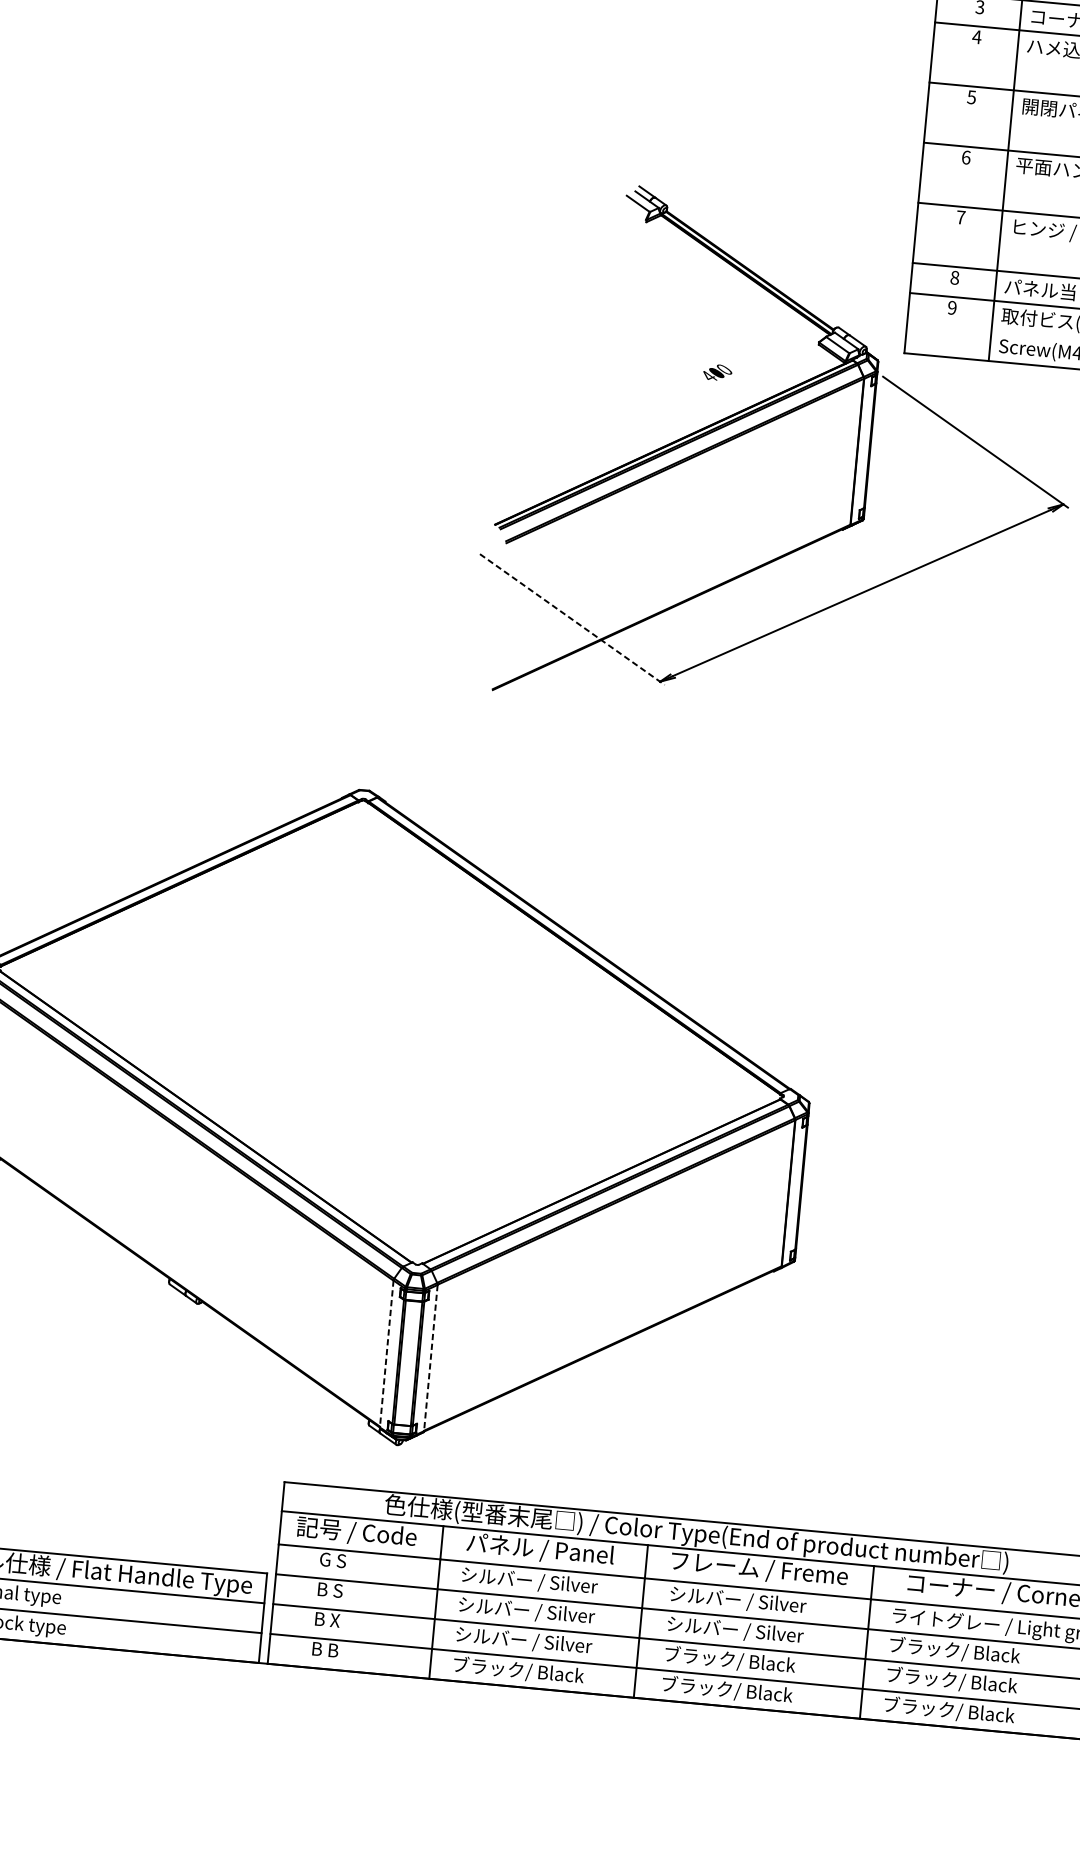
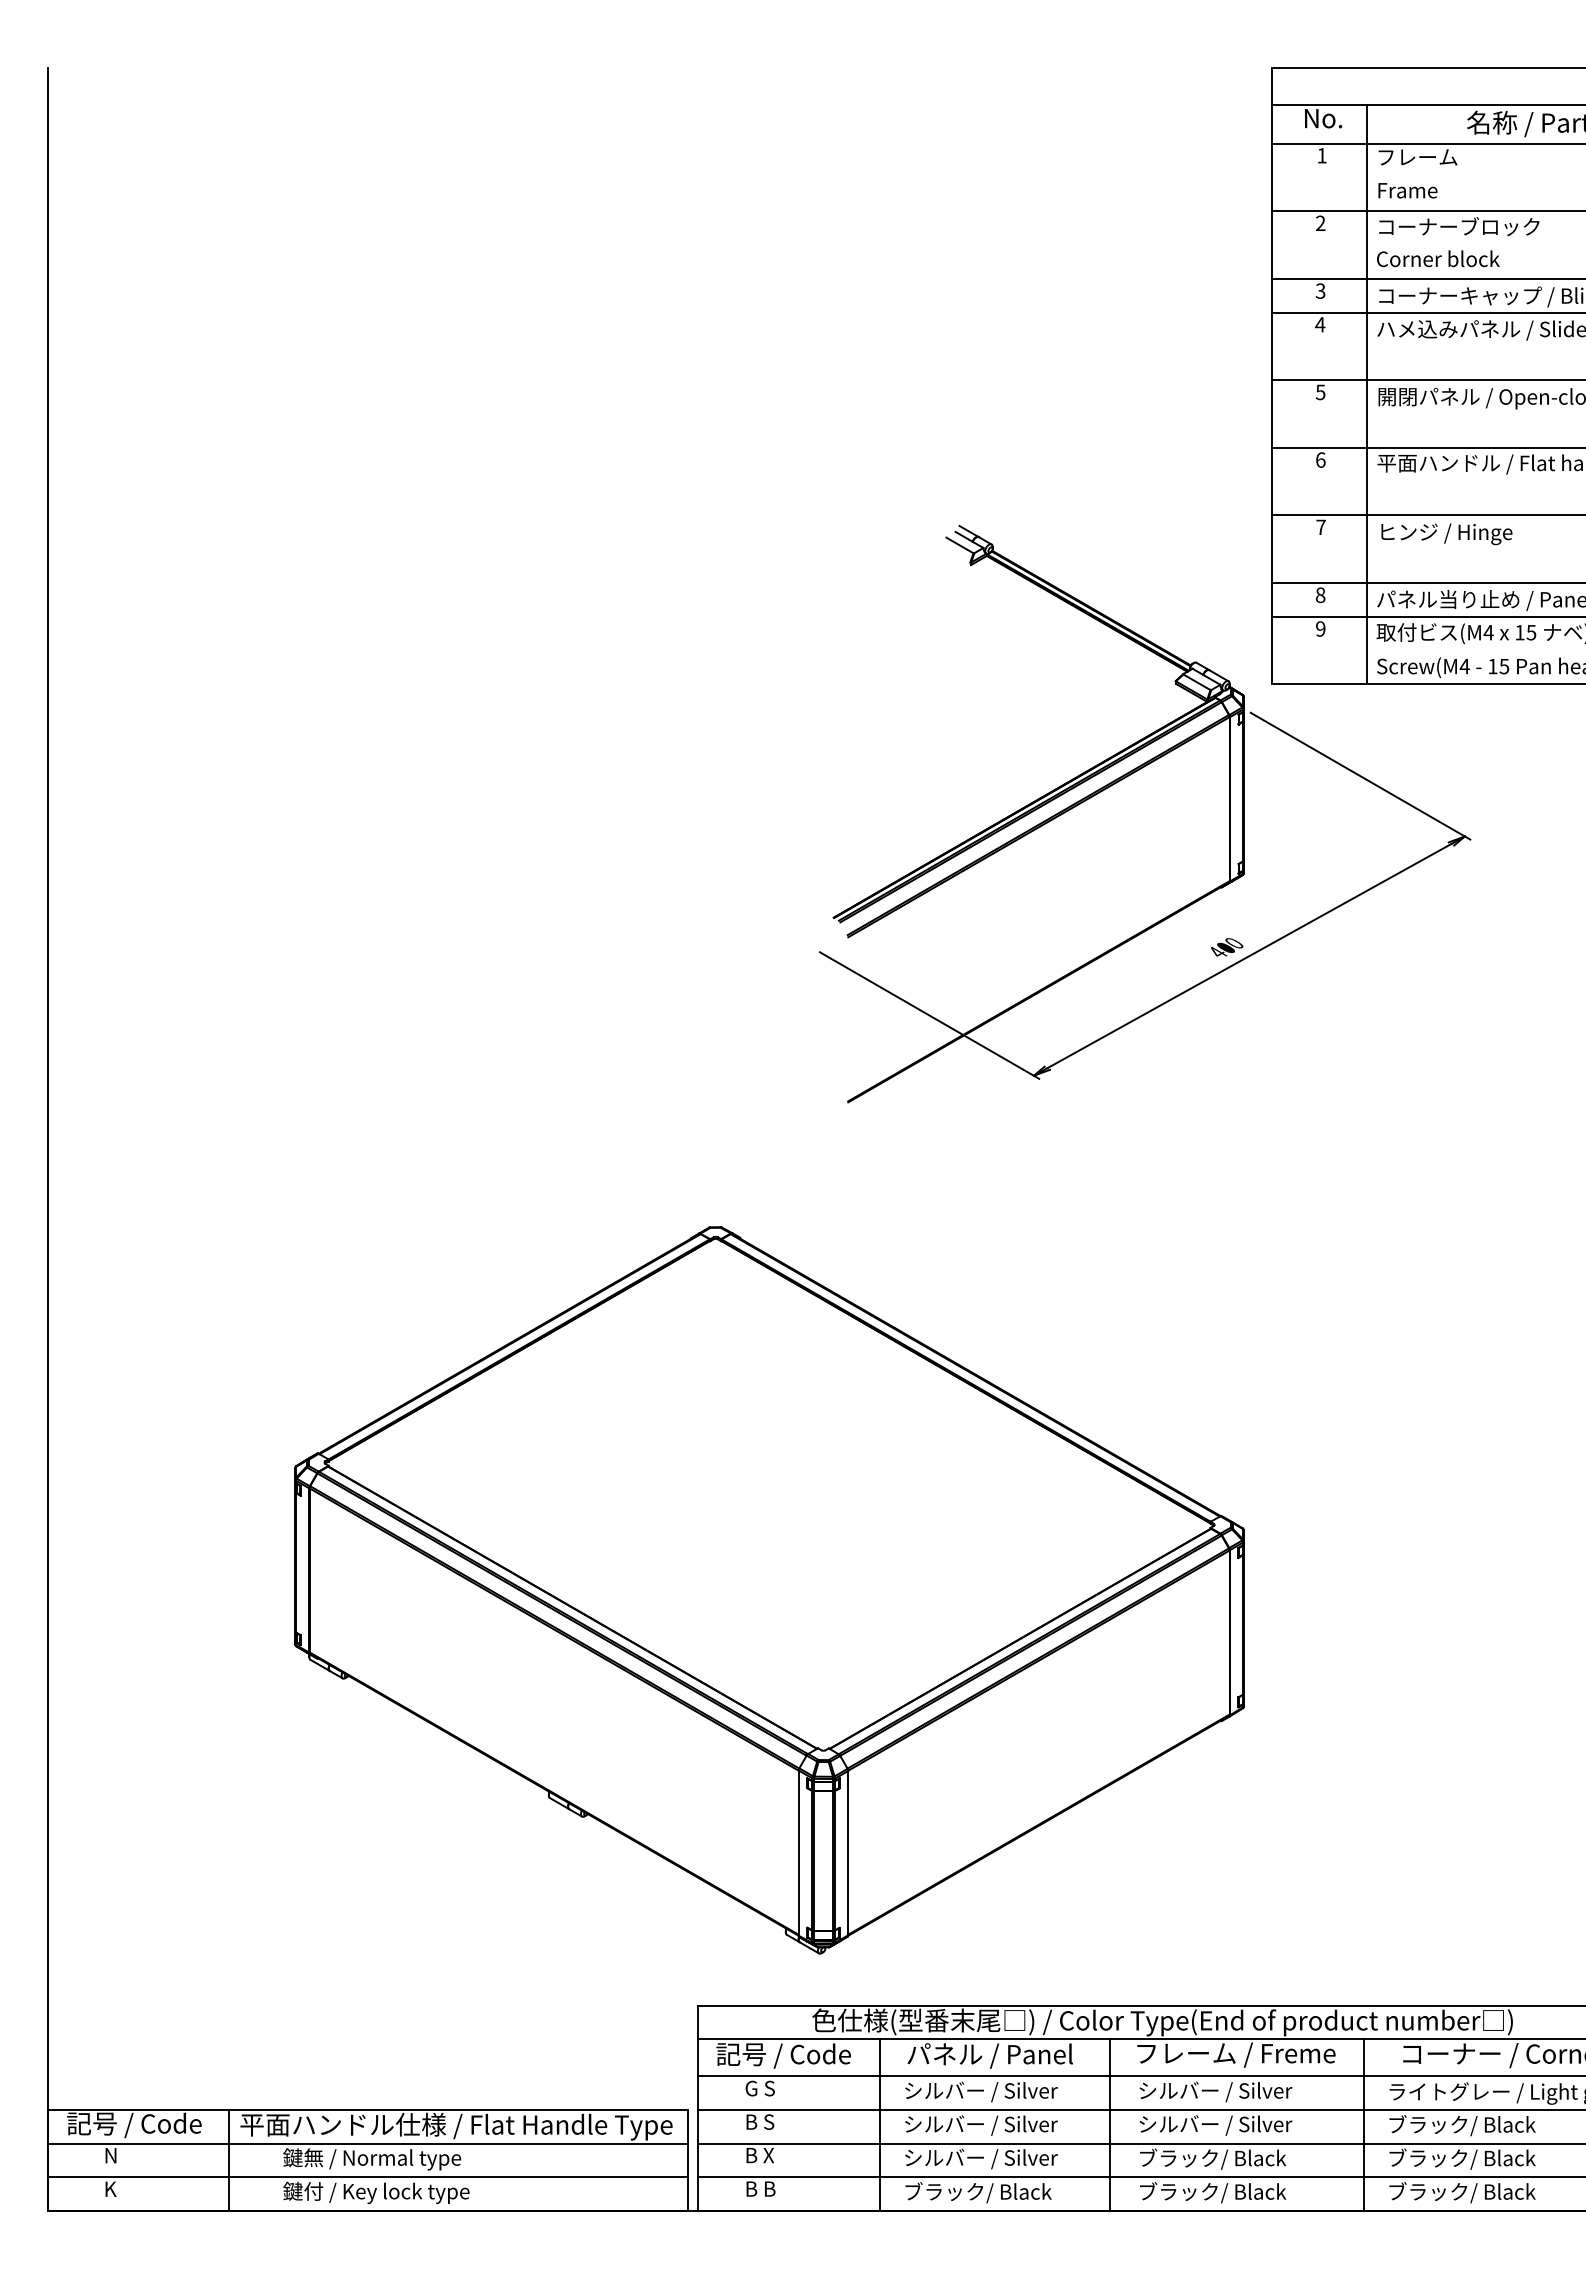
text: (717, 372) -> (1226, 947), moved
line: (572, 619) -> (929, 1015), dashed -> solid
line: (386, 1354) -> (798, 1853), dashed -> solid
line: (431, 1358) -> (848, 1853), dashed -> solid

